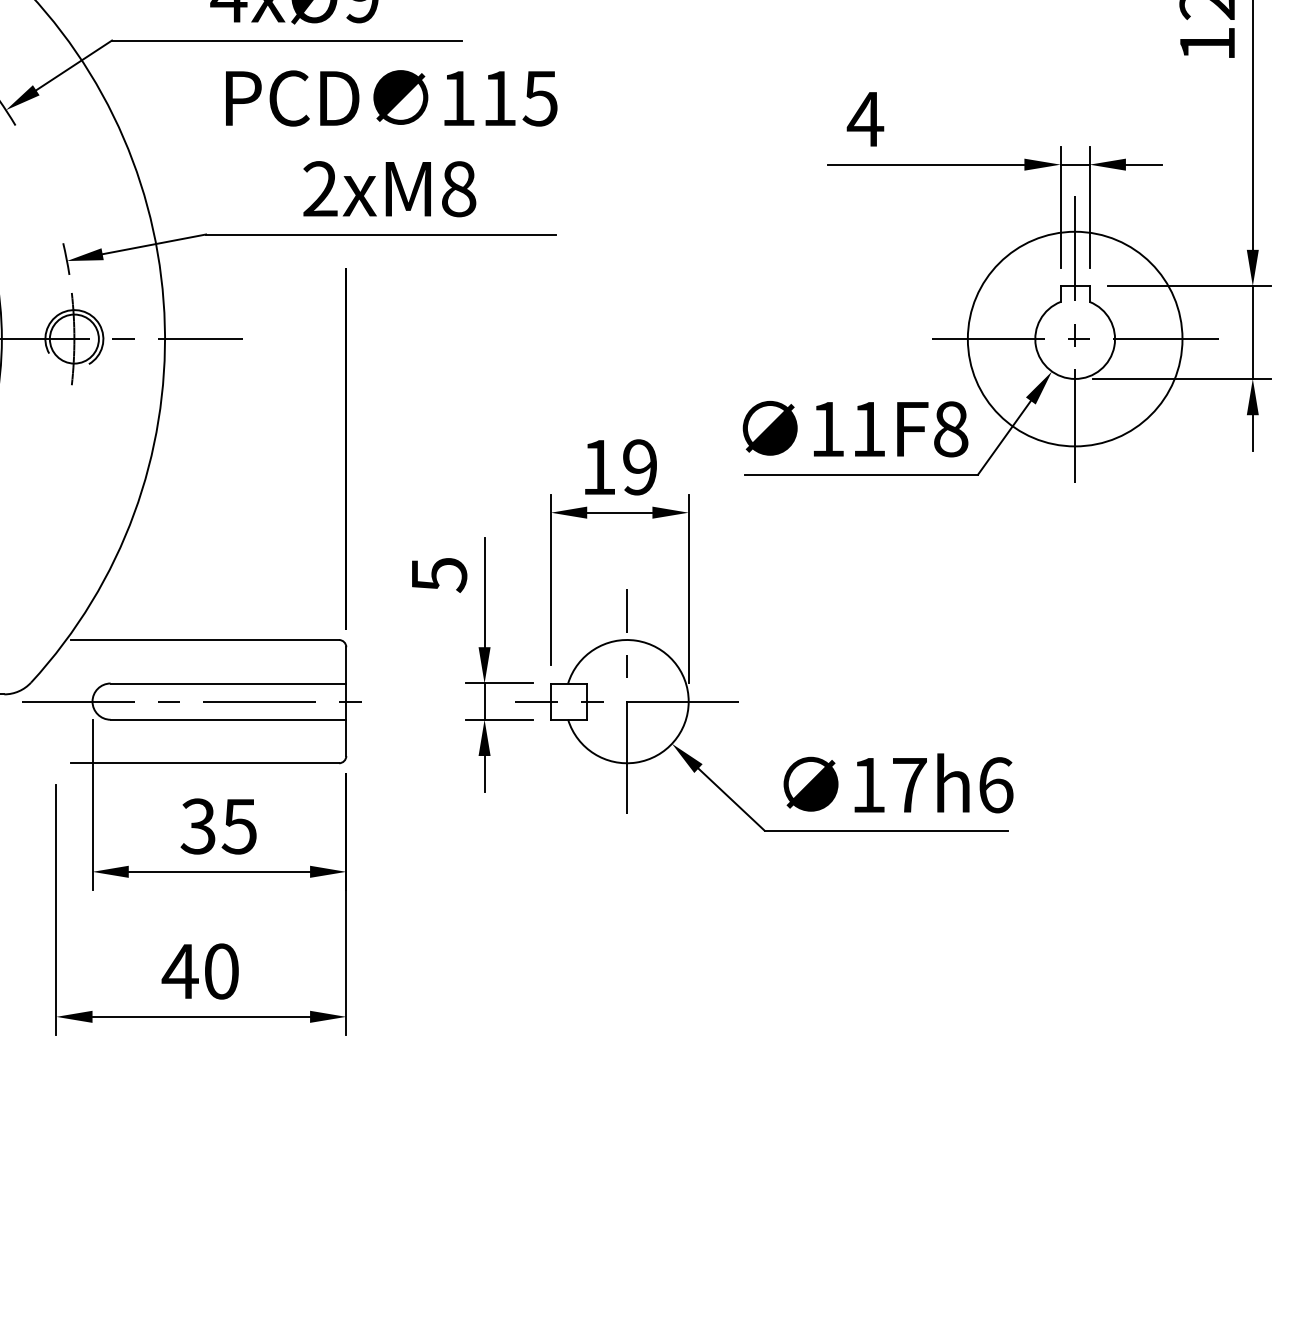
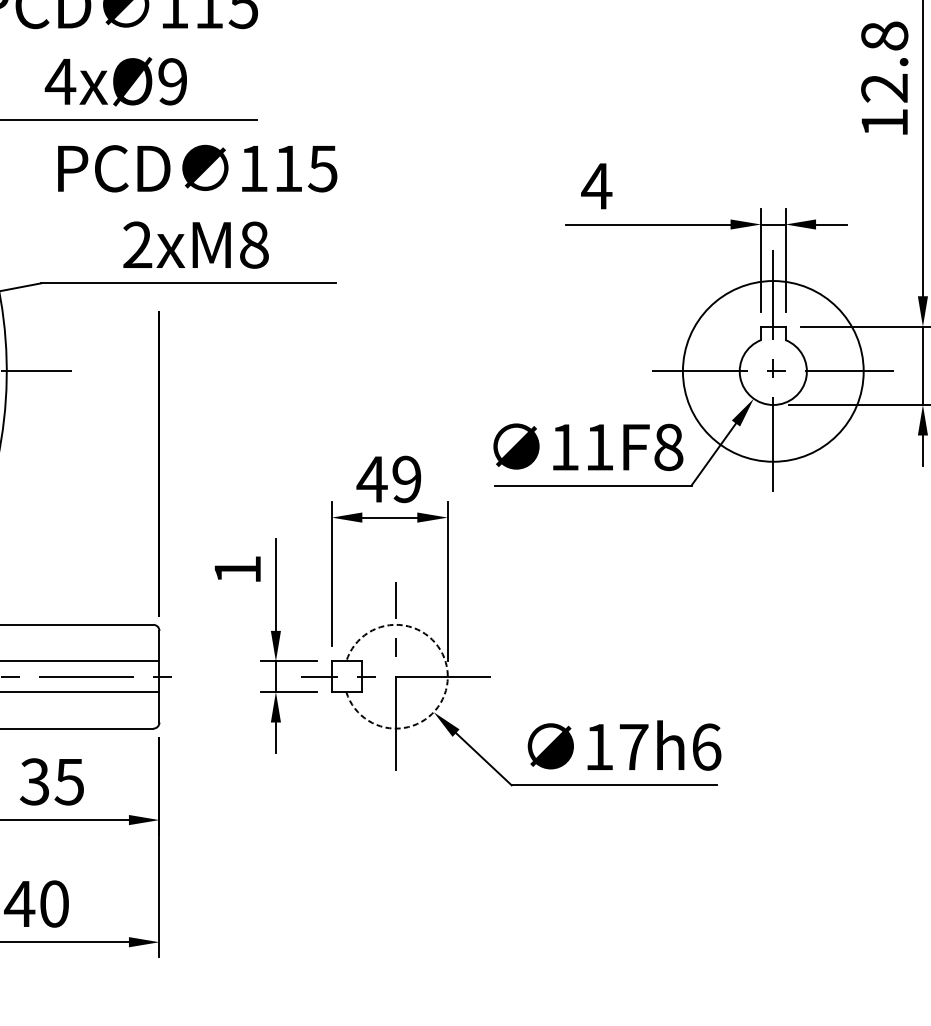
text: (598, 467) -> (371, 479), 19 -> 49
text: (439, 575) -> (237, 570), 5 -> 1
arc: (688, 701) -> (447, 676), solid -> dashed

